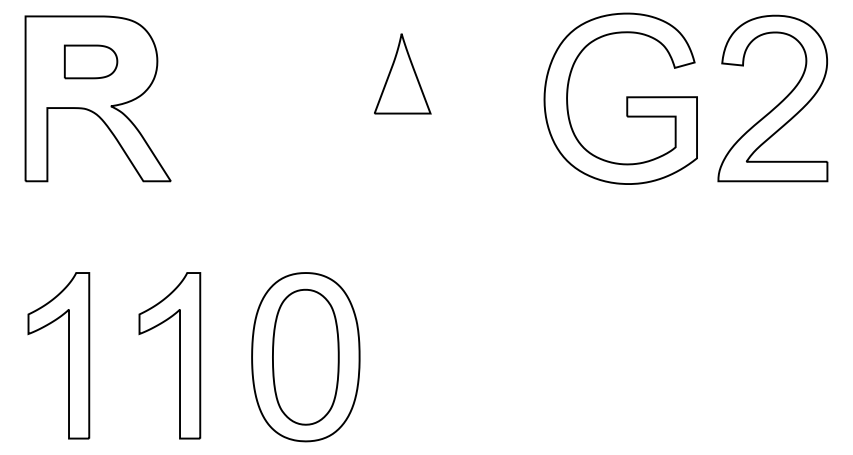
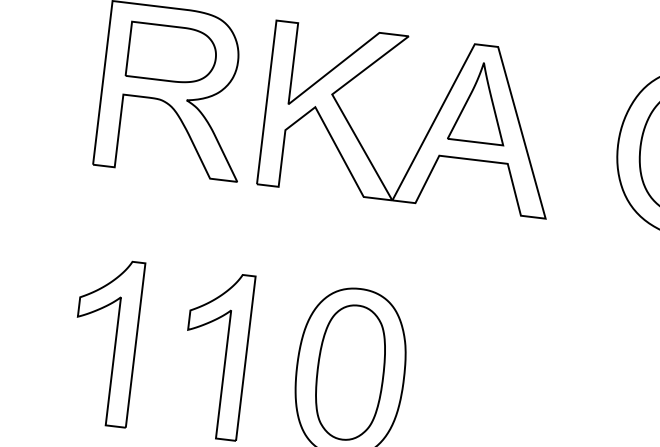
part: (90, 61) -> (171, 53), size x1.67
part: (354, 106) -> (428, 129), added

